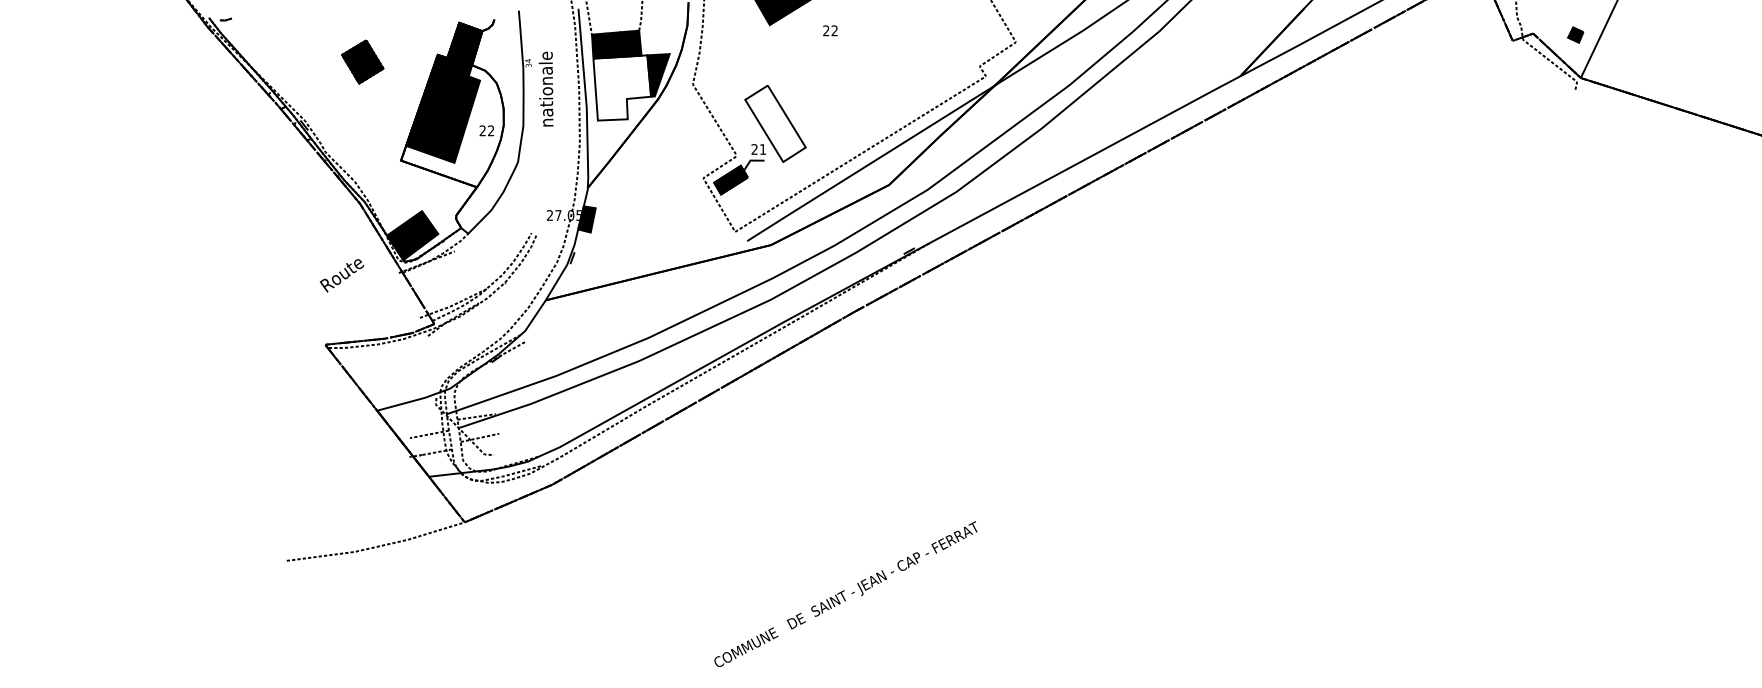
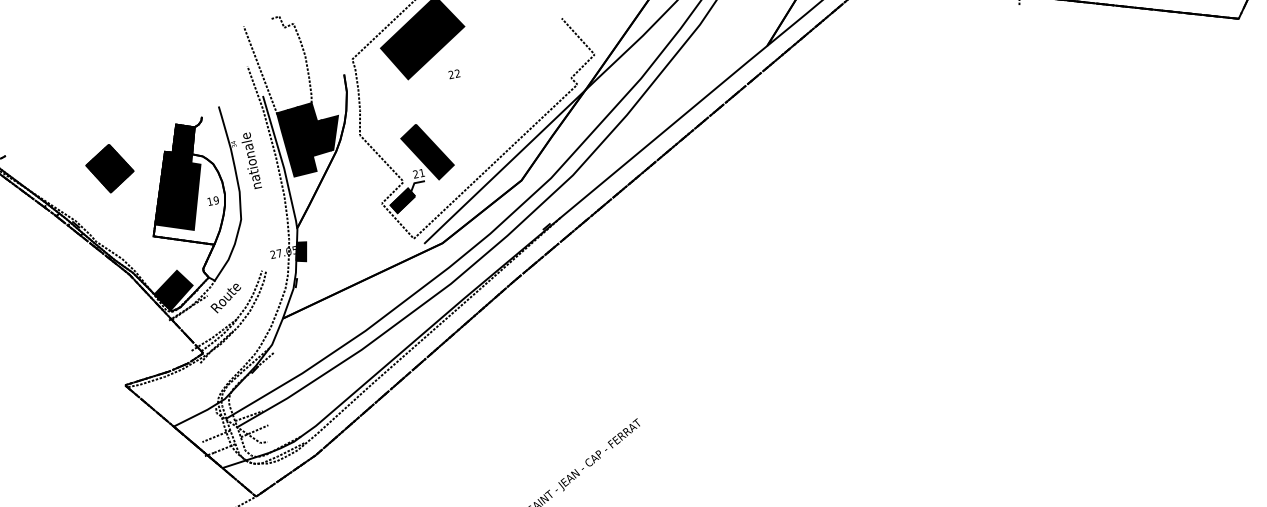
part: (362, 61) -> (109, 168), size x1.43
fill: (622, 87) -> (307, 148), added
fill: (775, 123) -> (427, 151), added
text: (486, 130) -> (212, 200), 22 -> 19
text: (342, 275) -> (226, 298), moved

